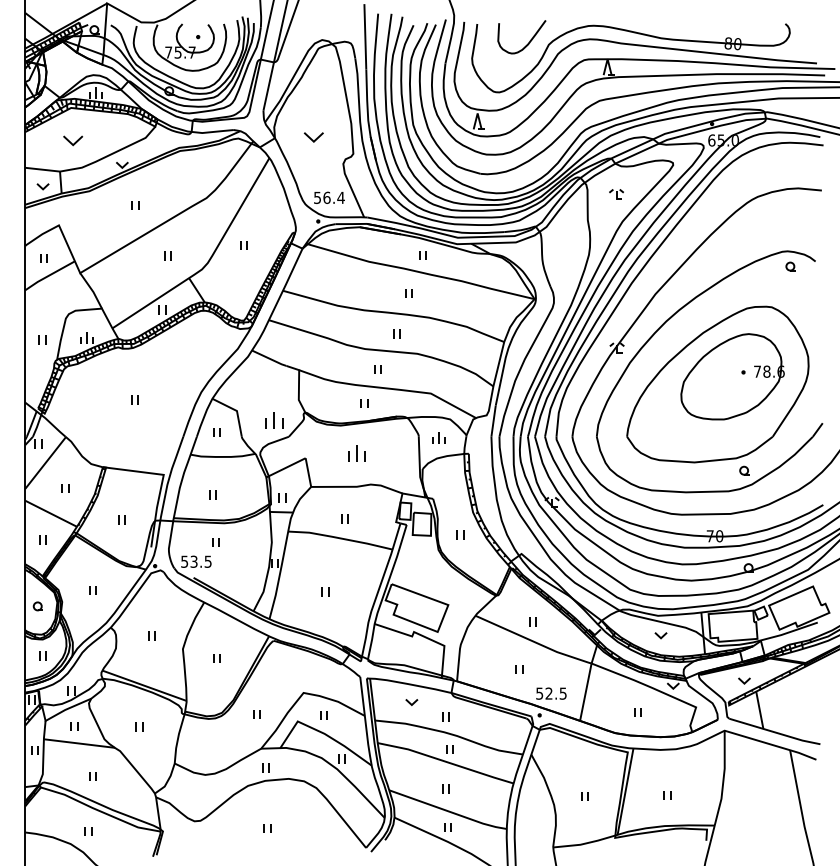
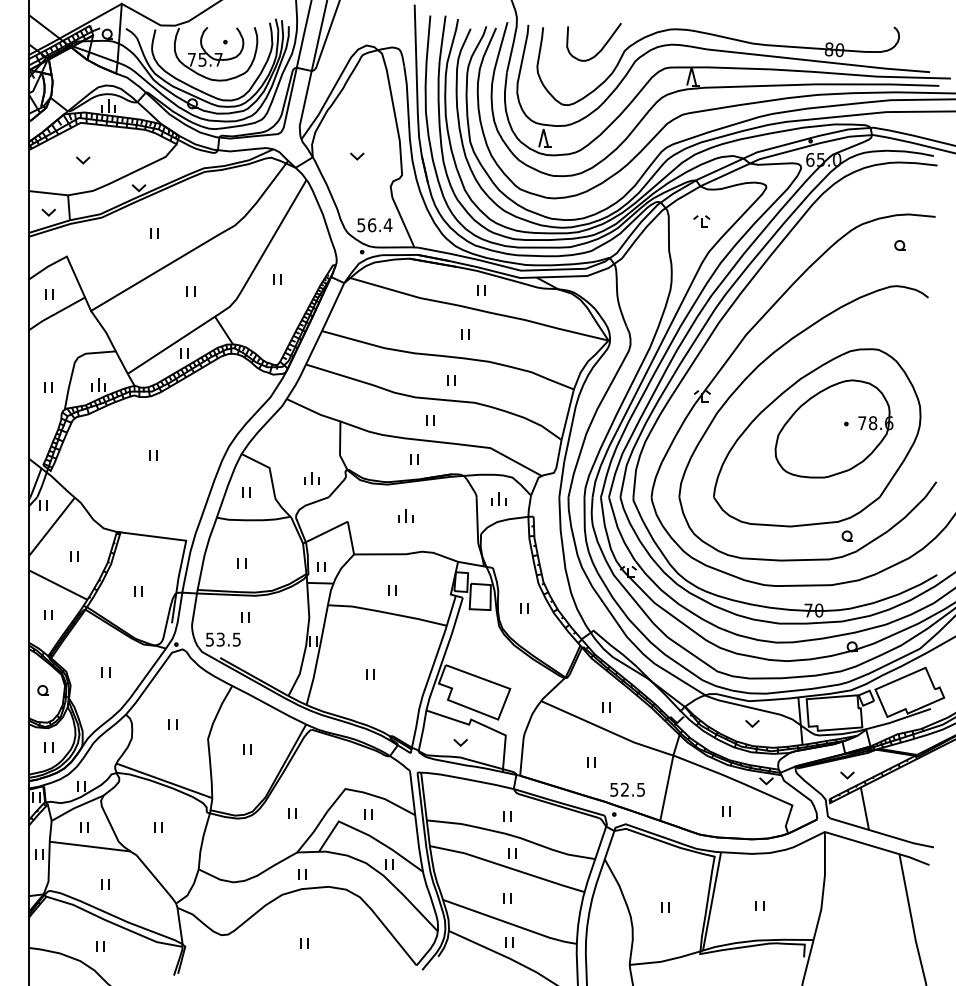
part: (314, 137) -> (357, 156), size x0.62
part: (73, 140) -> (83, 160), size x0.62
part: (790, 266) -> (899, 245), moved
part: (273, 420) -> (311, 478), size x0.71
part: (356, 452) -> (405, 515), size x0.71
part: (411, 702) -> (460, 742), moved

